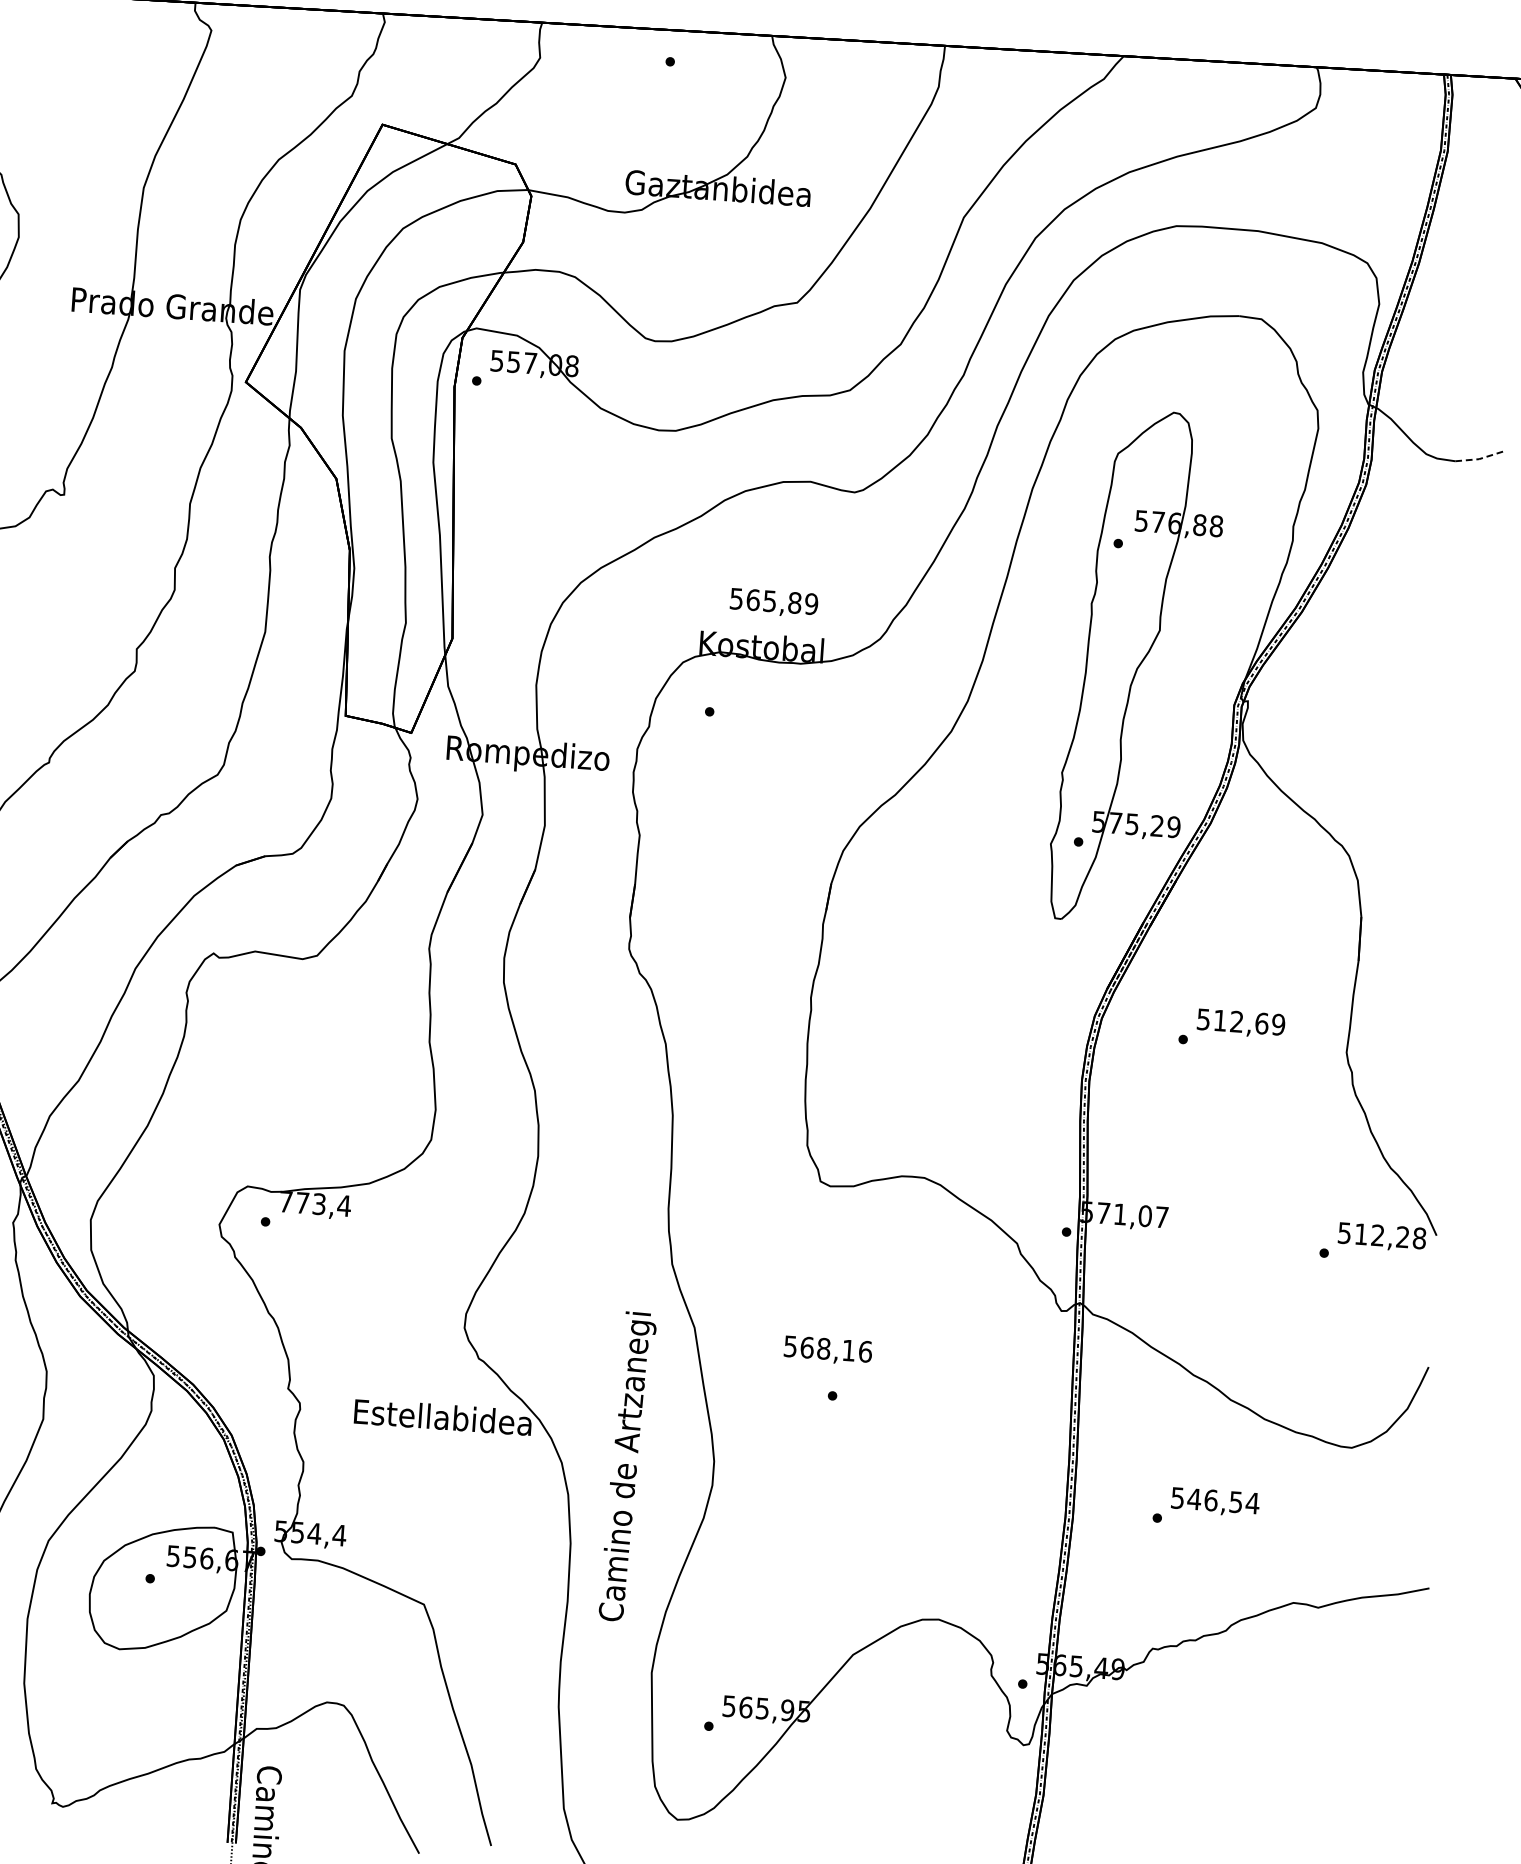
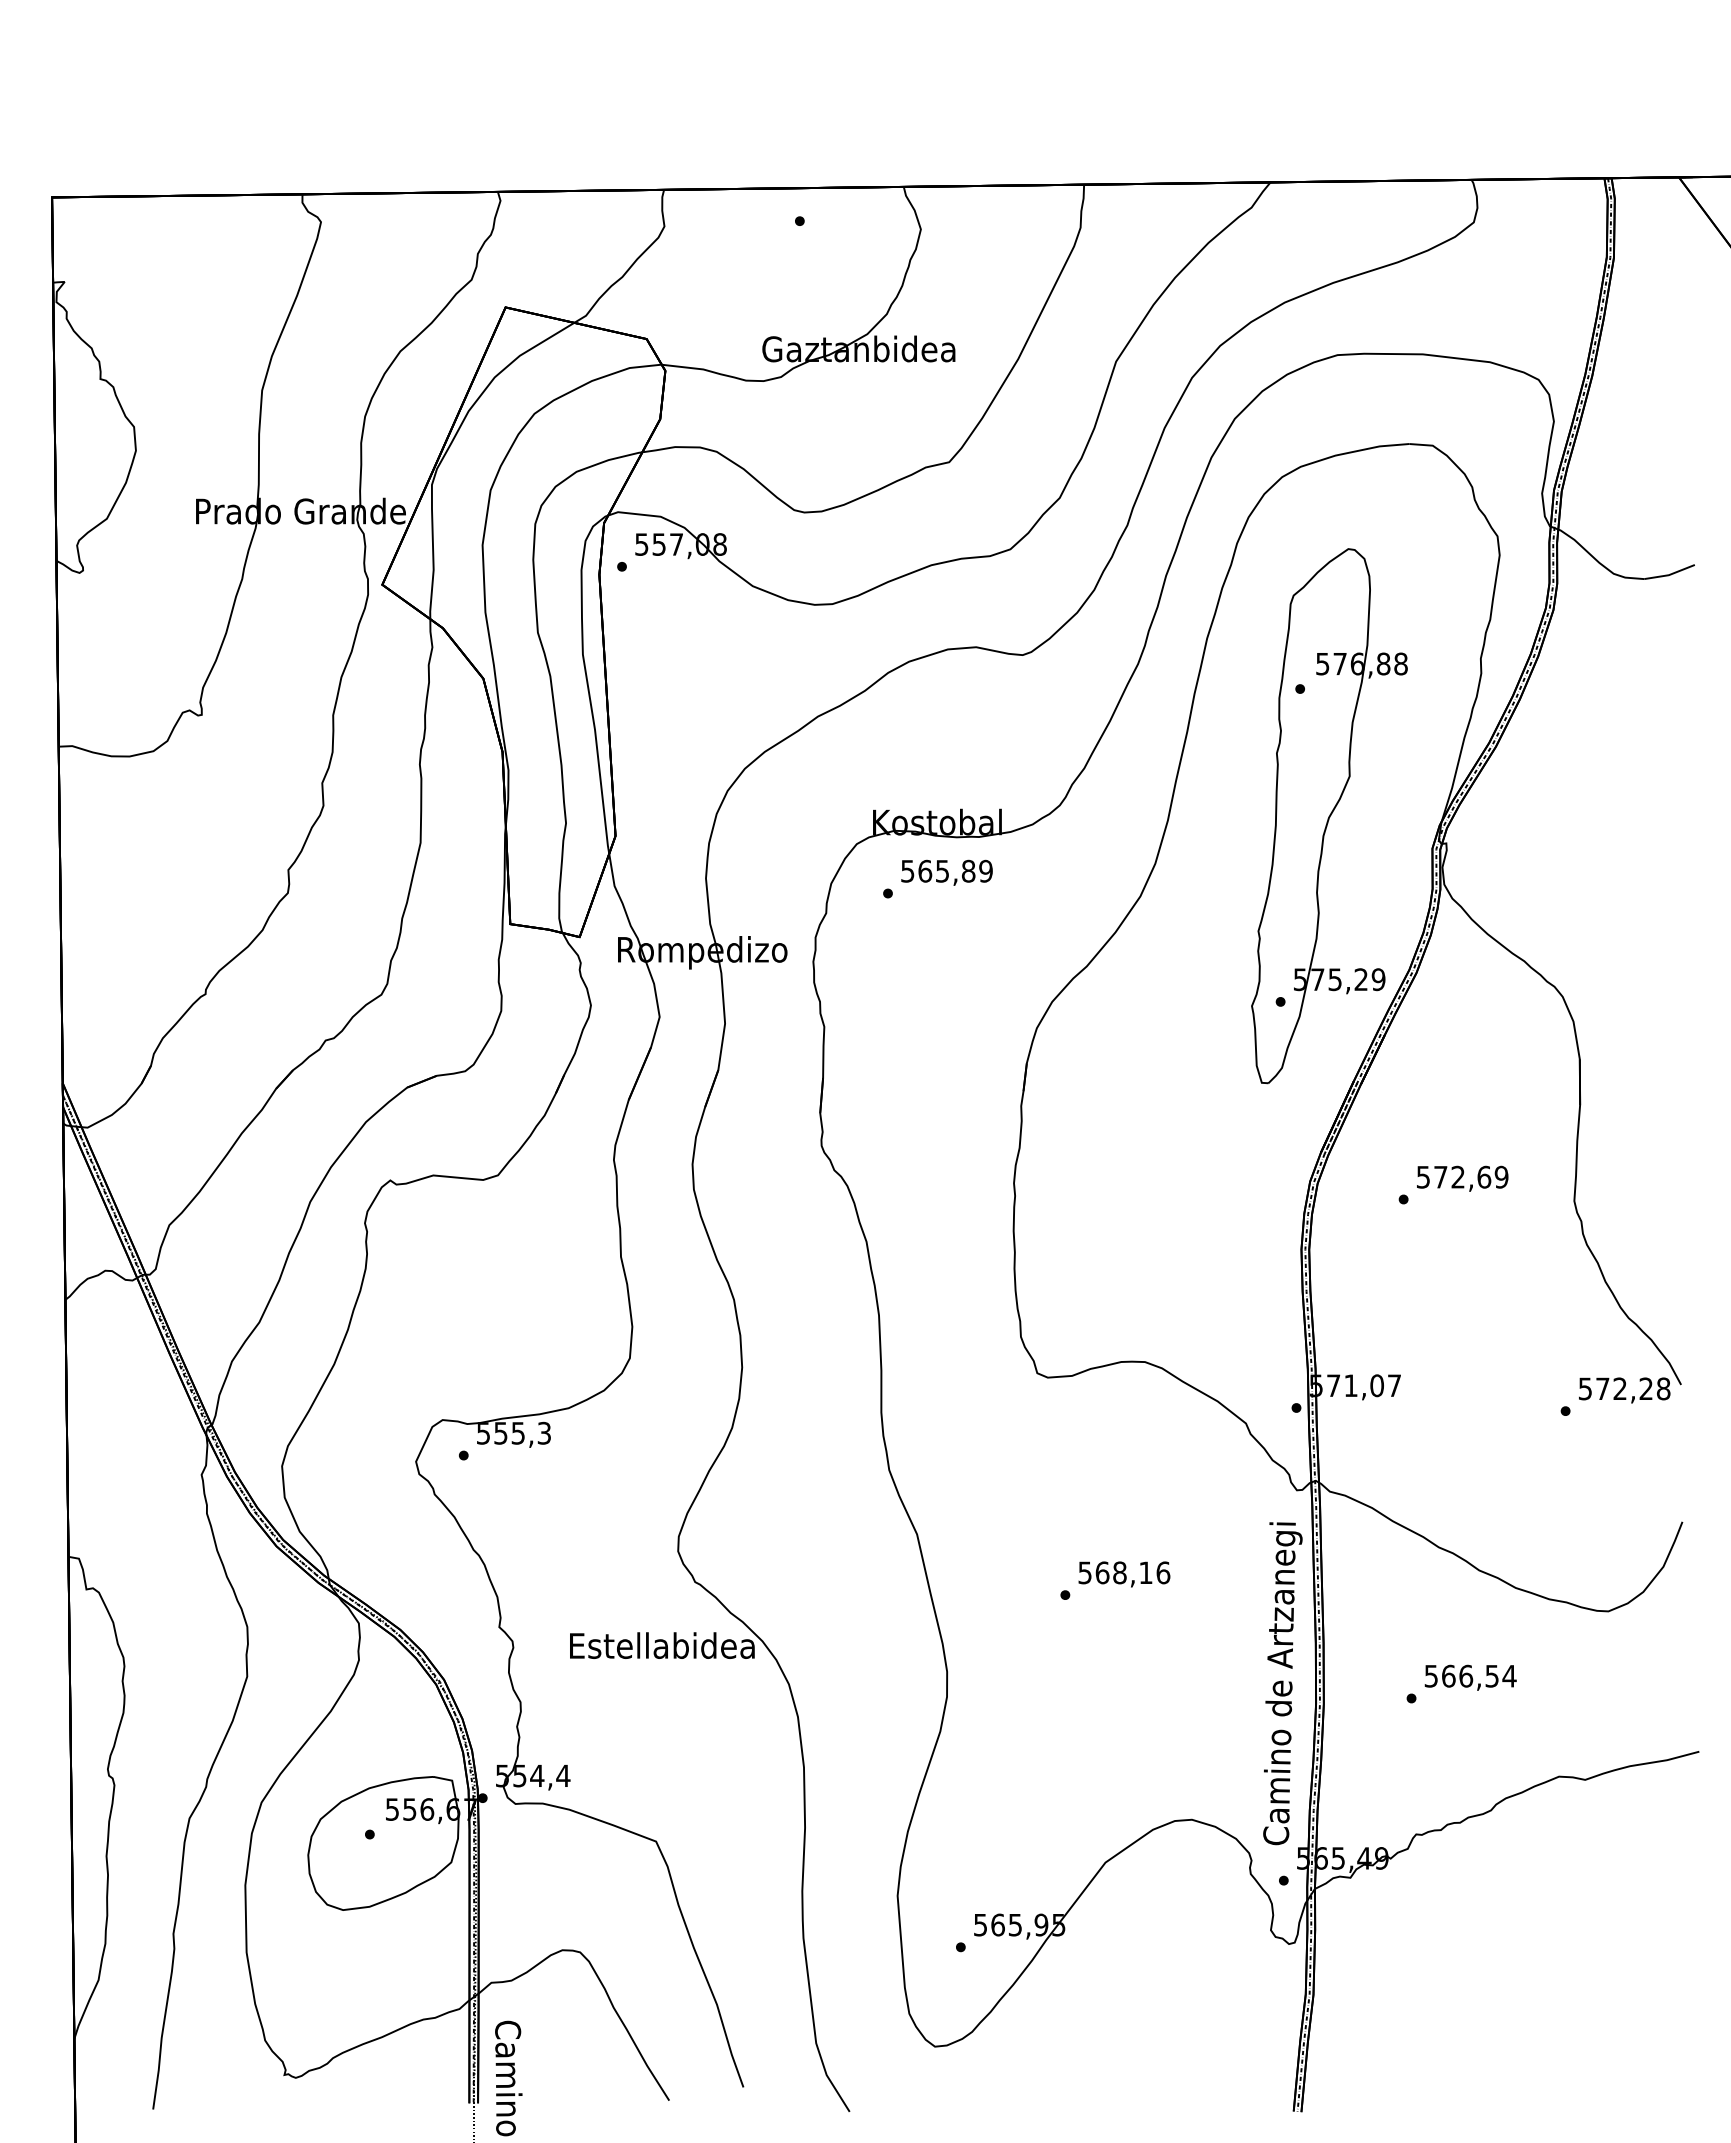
line: (1479, 458) -> (1669, 574), dashed -> solid
text: (773, 602) -> (946, 872), moved
text: (1219, 1020) -> (1440, 1177), 512,69 -> 572,69
text: (315, 1203) -> (514, 1432), 773,4 -> 555,3
text: (1361, 1233) -> (1602, 1388), 512,28 -> 572,28
text: (828, 1350) -> (1124, 1574), moved
text: (627, 1466) -> (1282, 1683), moved
text: (1194, 1498) -> (1448, 1675), 546,54 -> 566,54

